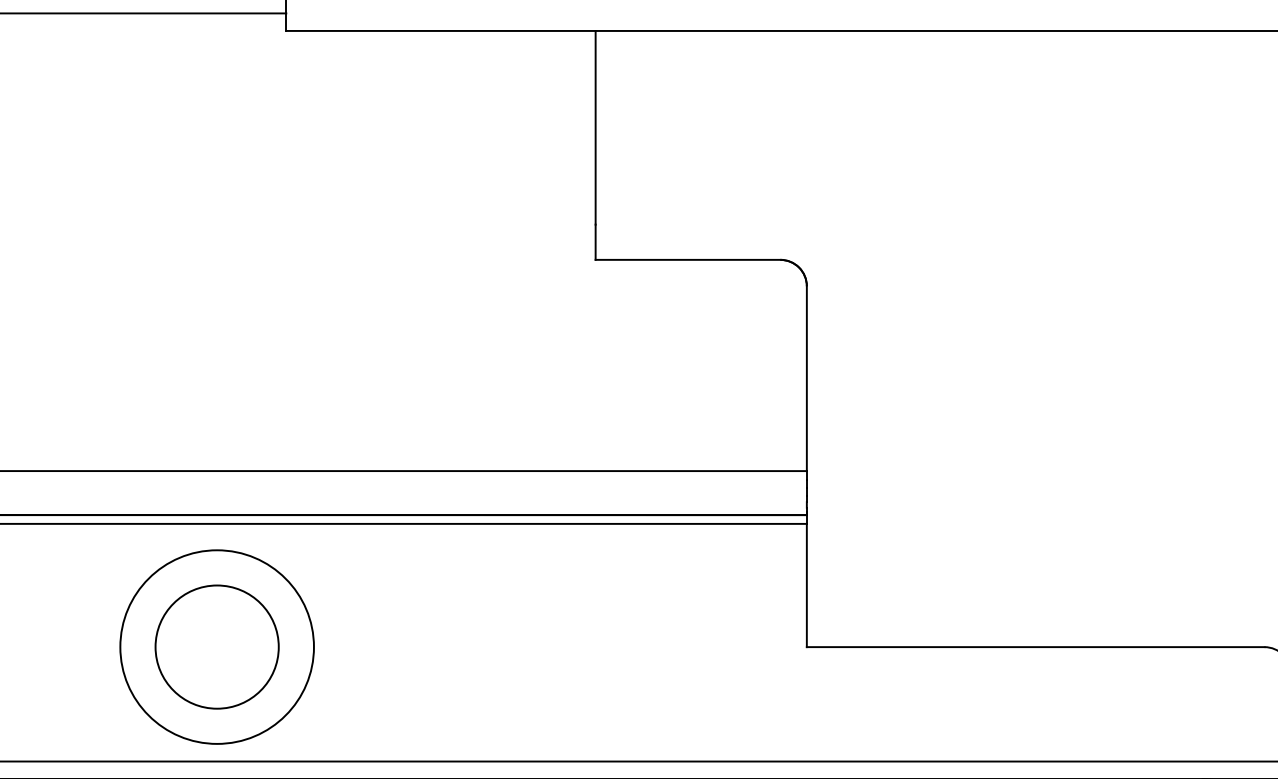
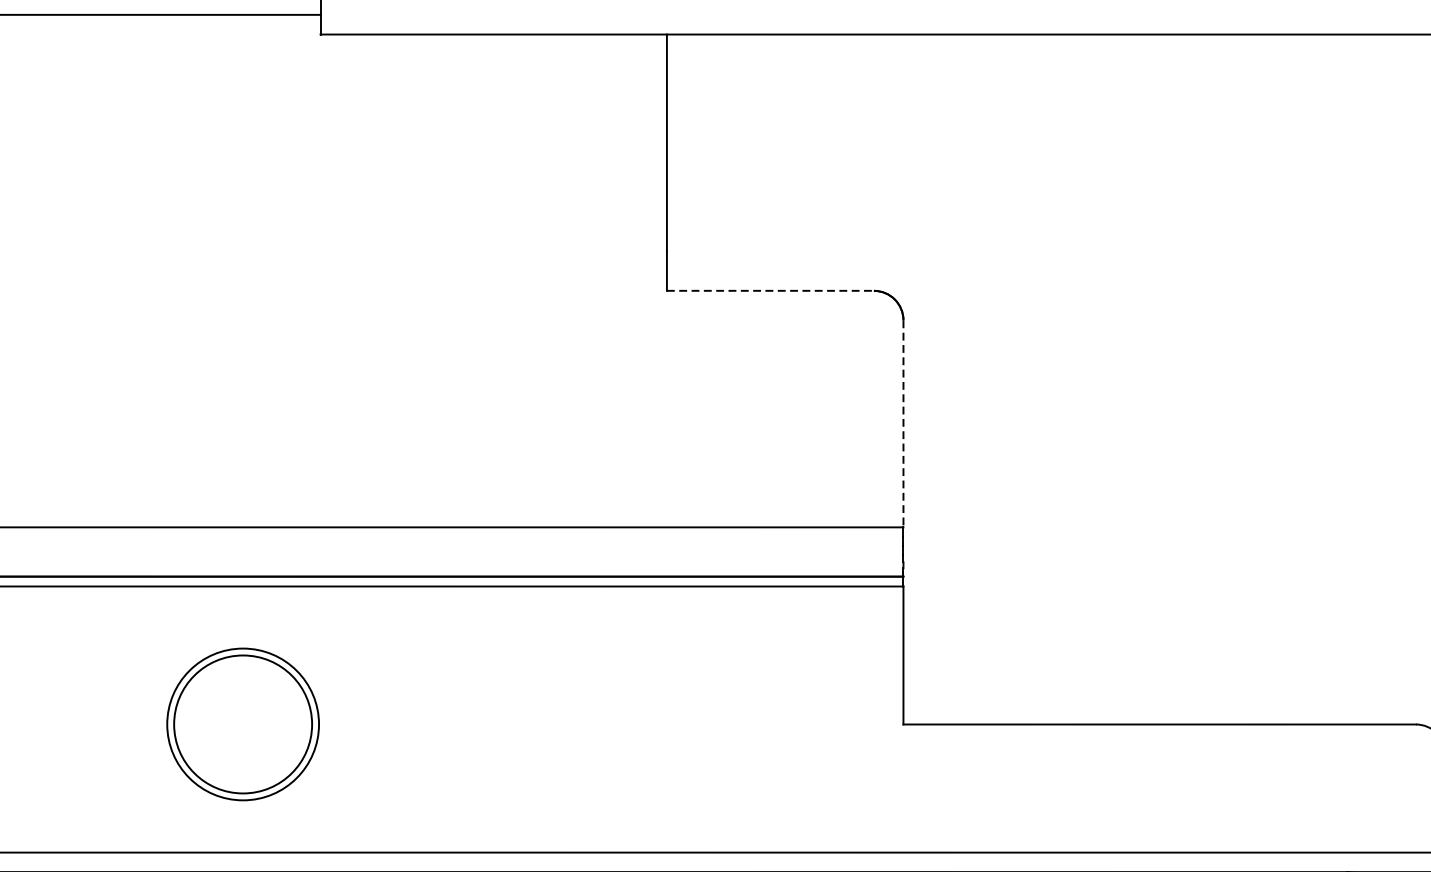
line: (688, 259) -> (770, 290), solid -> dashed
line: (806, 379) -> (903, 424), solid -> dashed
circle: (216, 646) -> (242, 723), size x0.7

